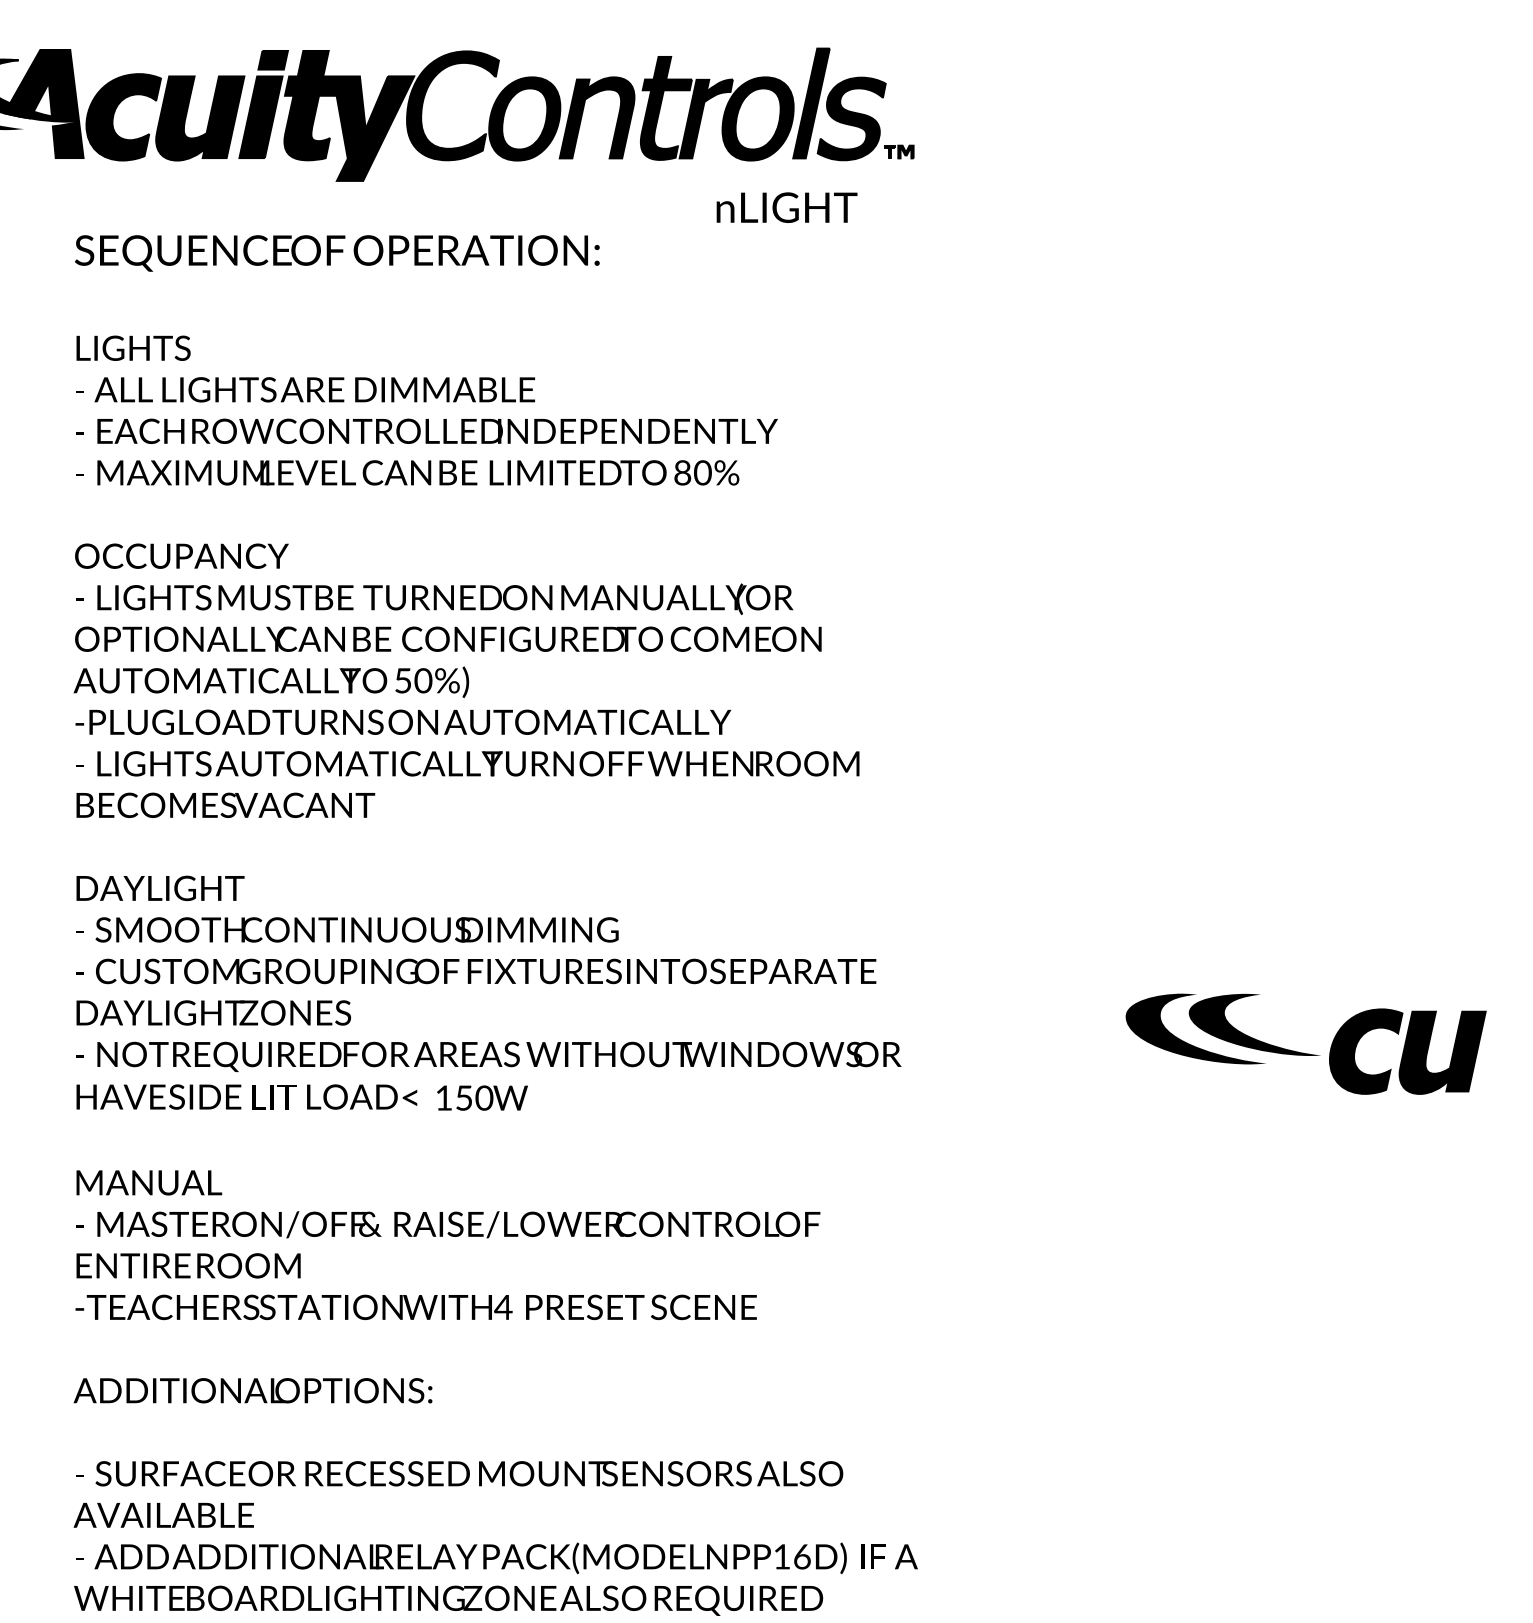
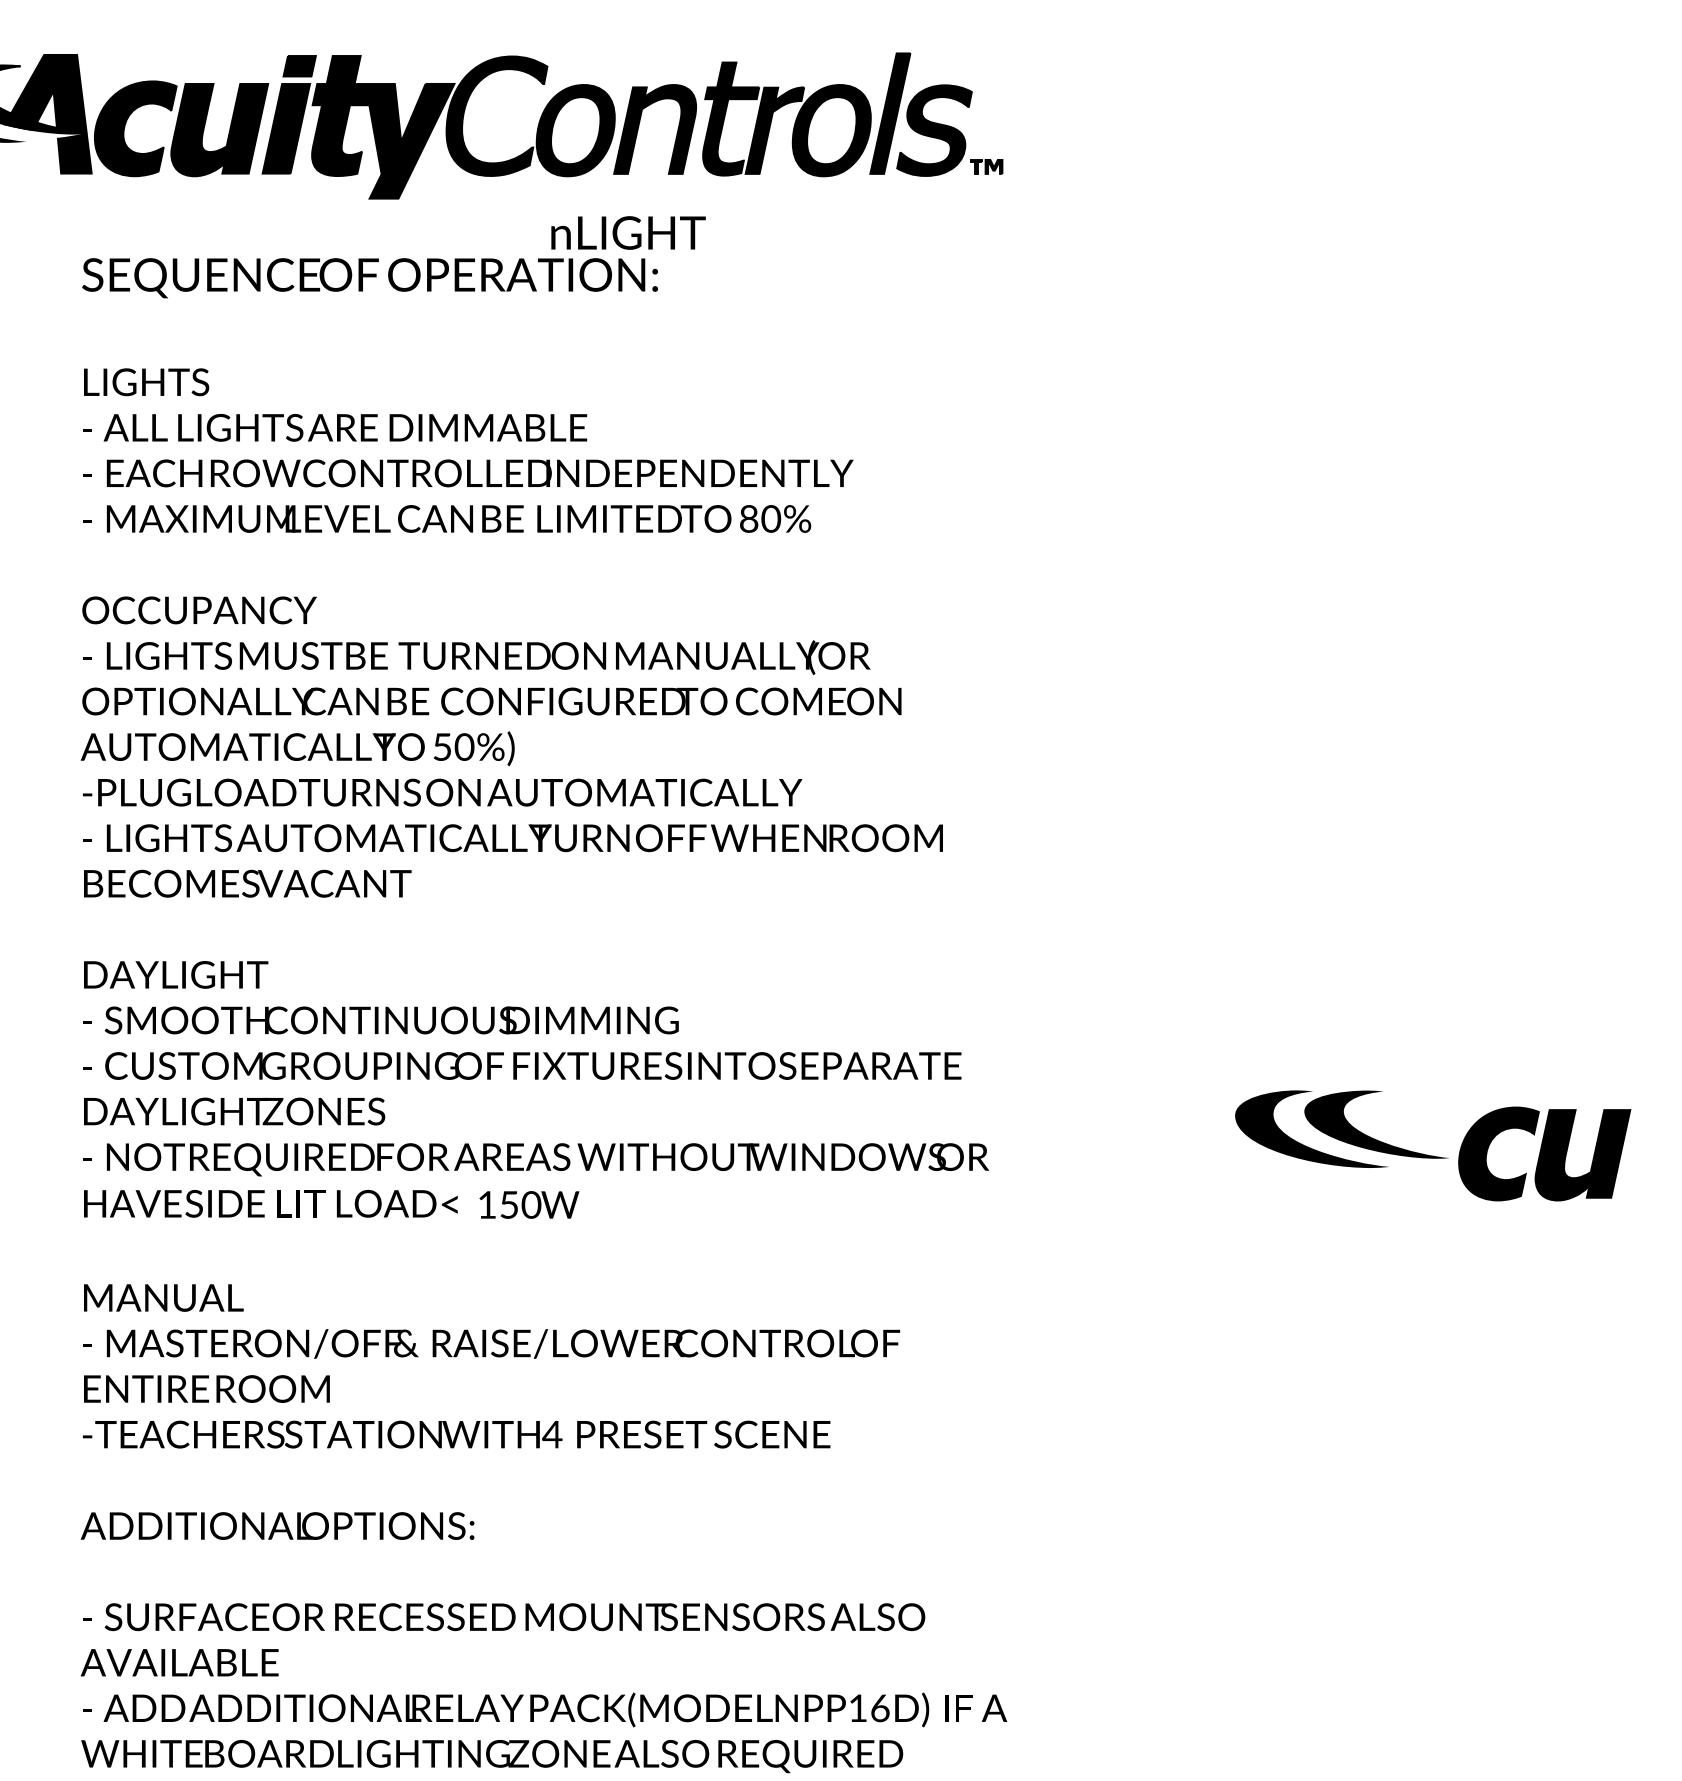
text: (787, 207) -> (628, 232), moved

